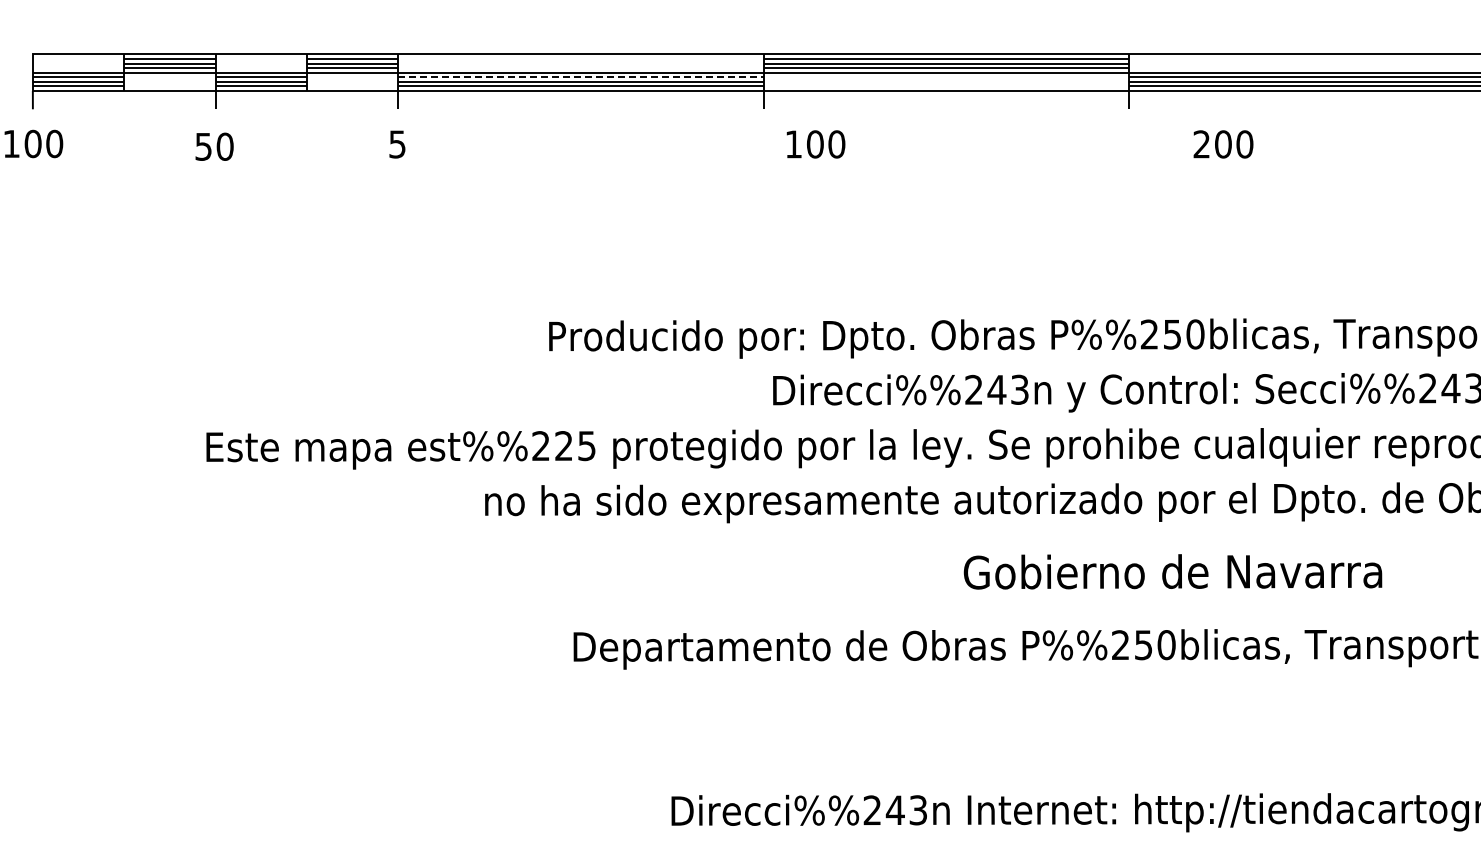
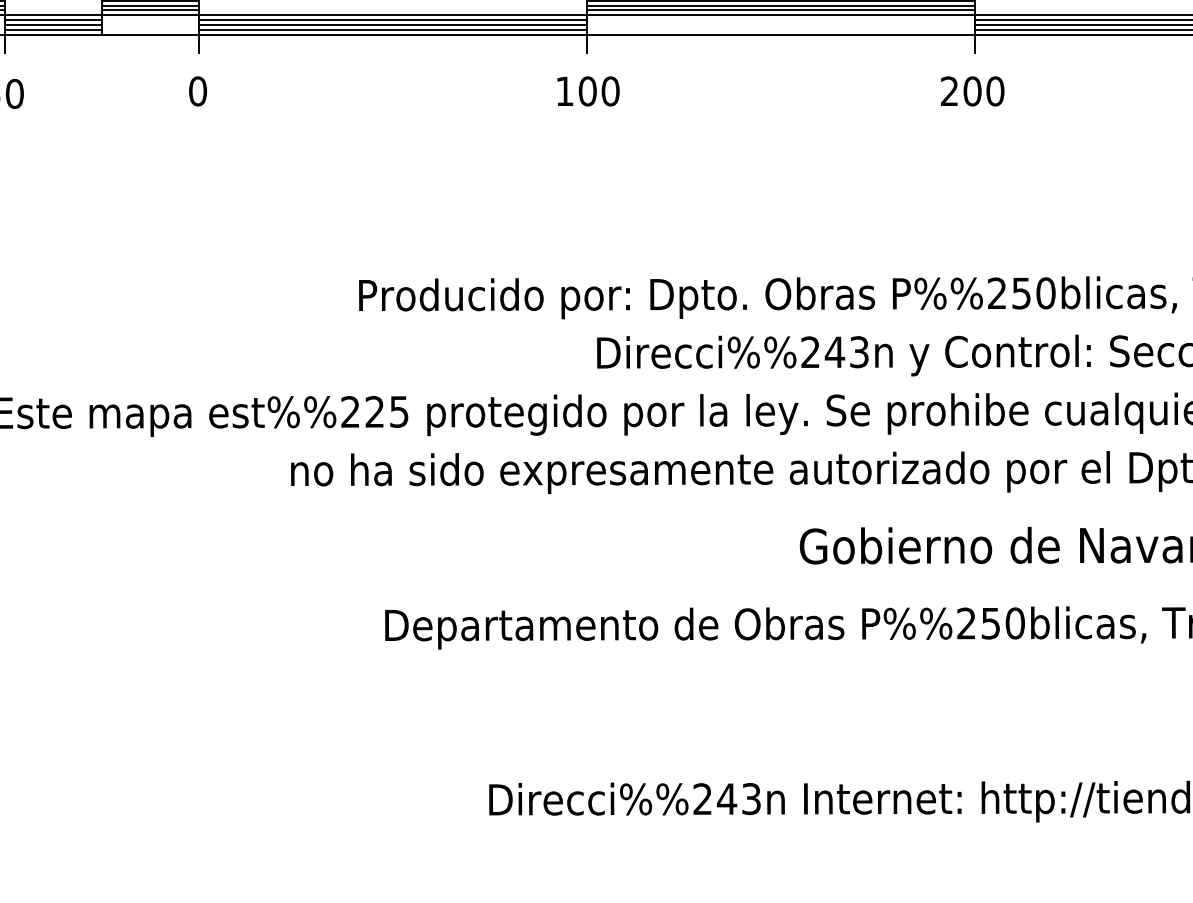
line: (580, 77) -> (392, 20), dashed -> solid
text: (397, 144) -> (197, 91), 5 -> 0
text: (815, 144) -> (587, 91), moved
text: (1223, 144) -> (972, 91), moved

